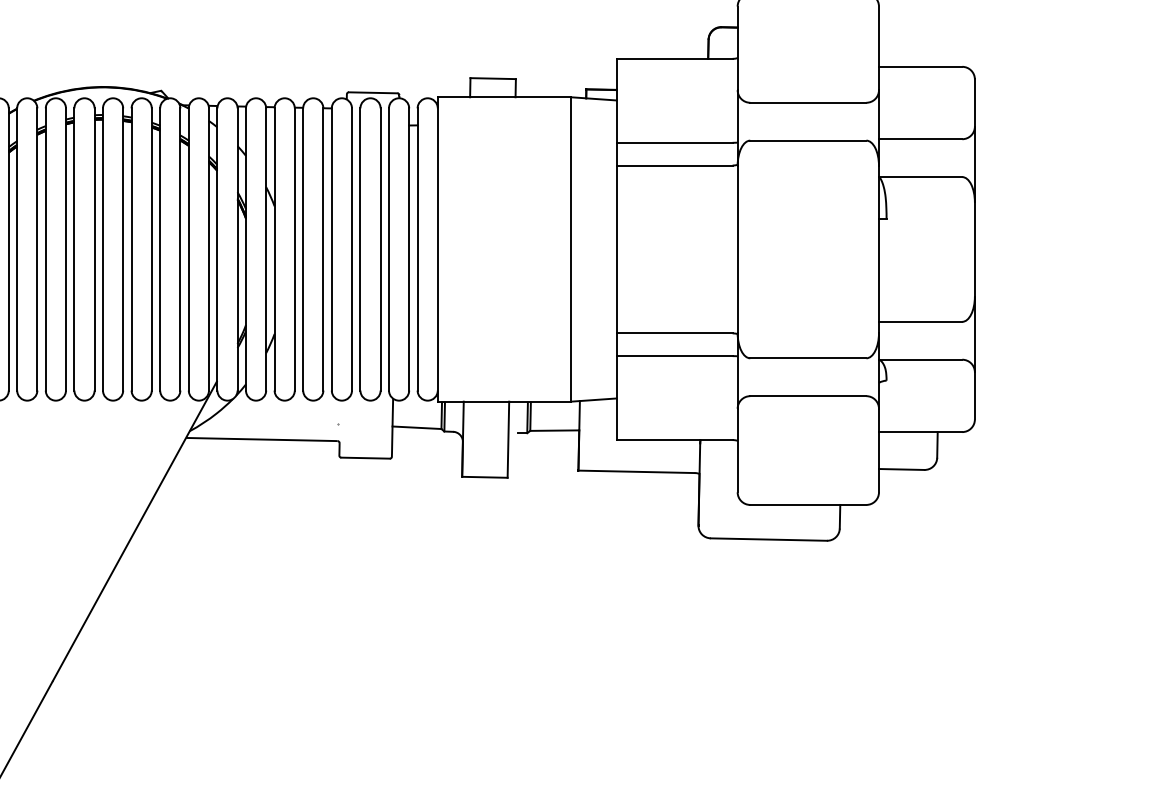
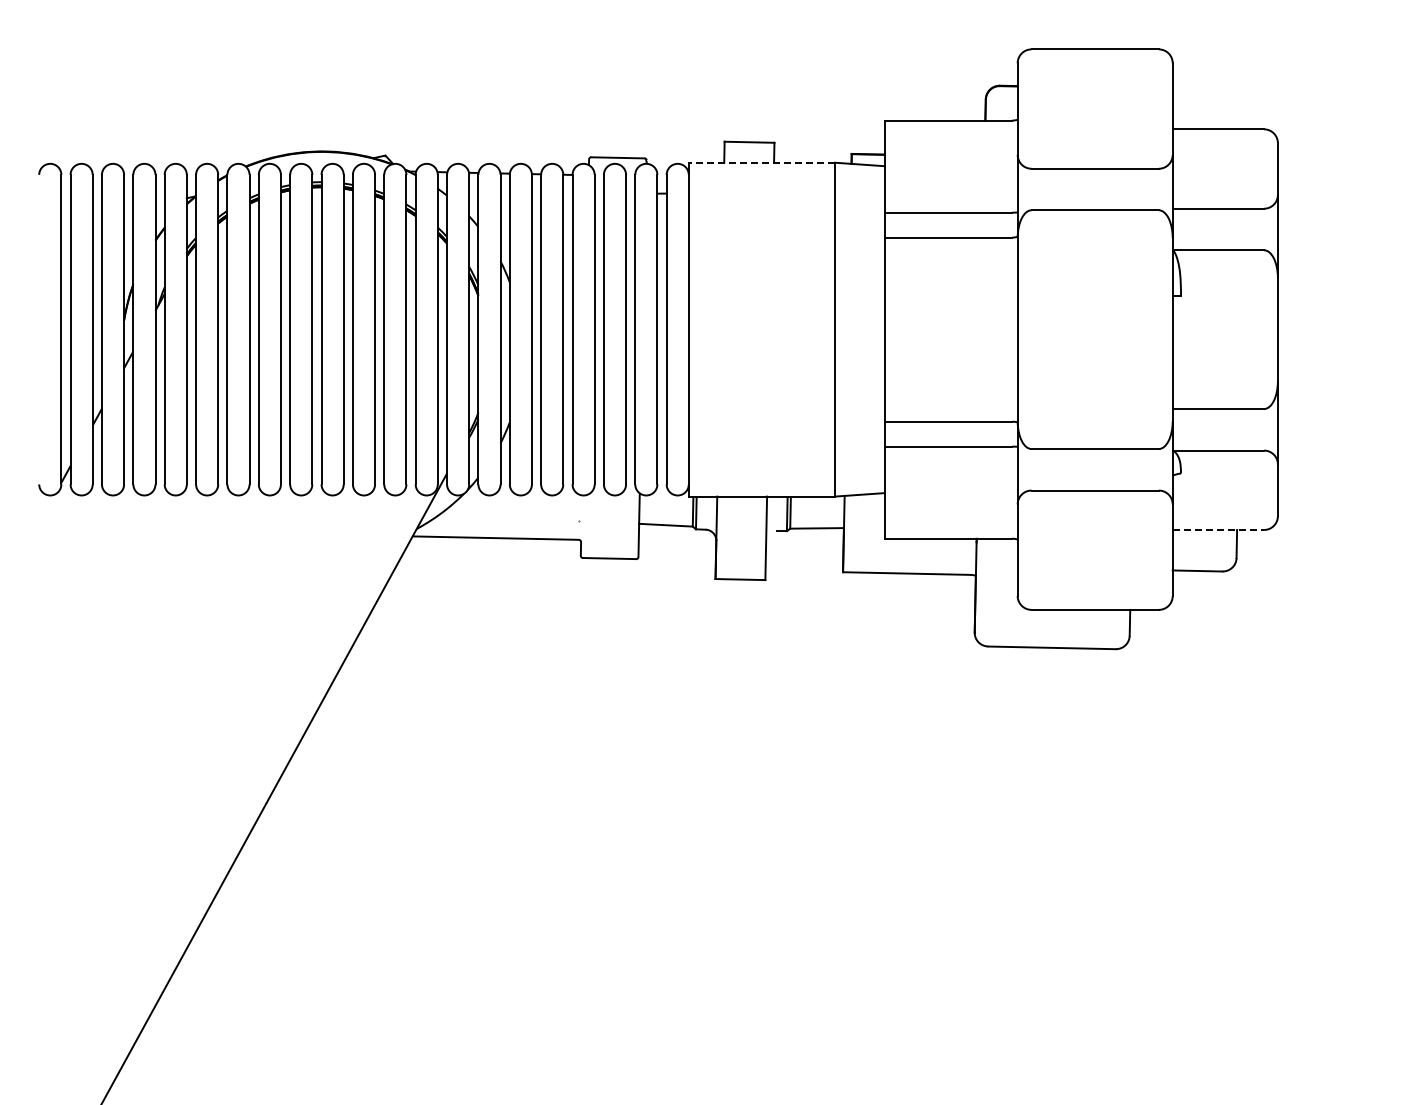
line: (504, 97) -> (761, 162), solid -> dashed
line: (921, 431) -> (1219, 529), solid -> dashed

